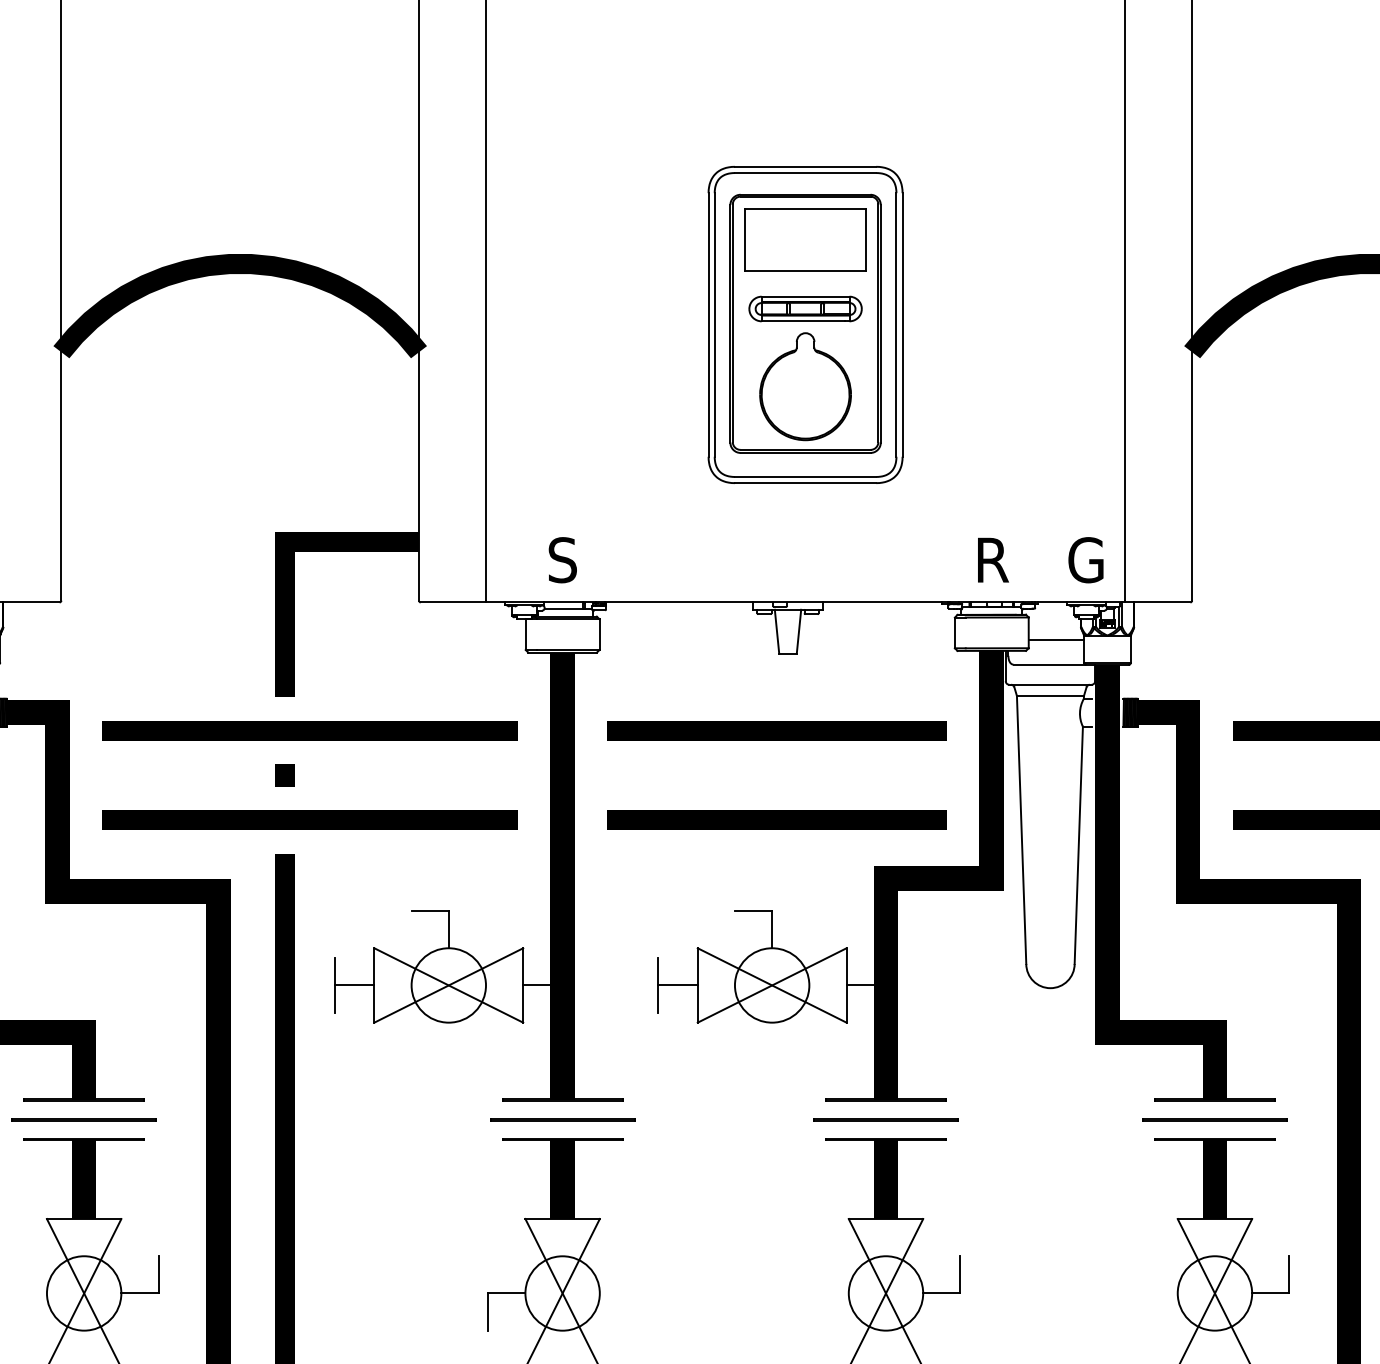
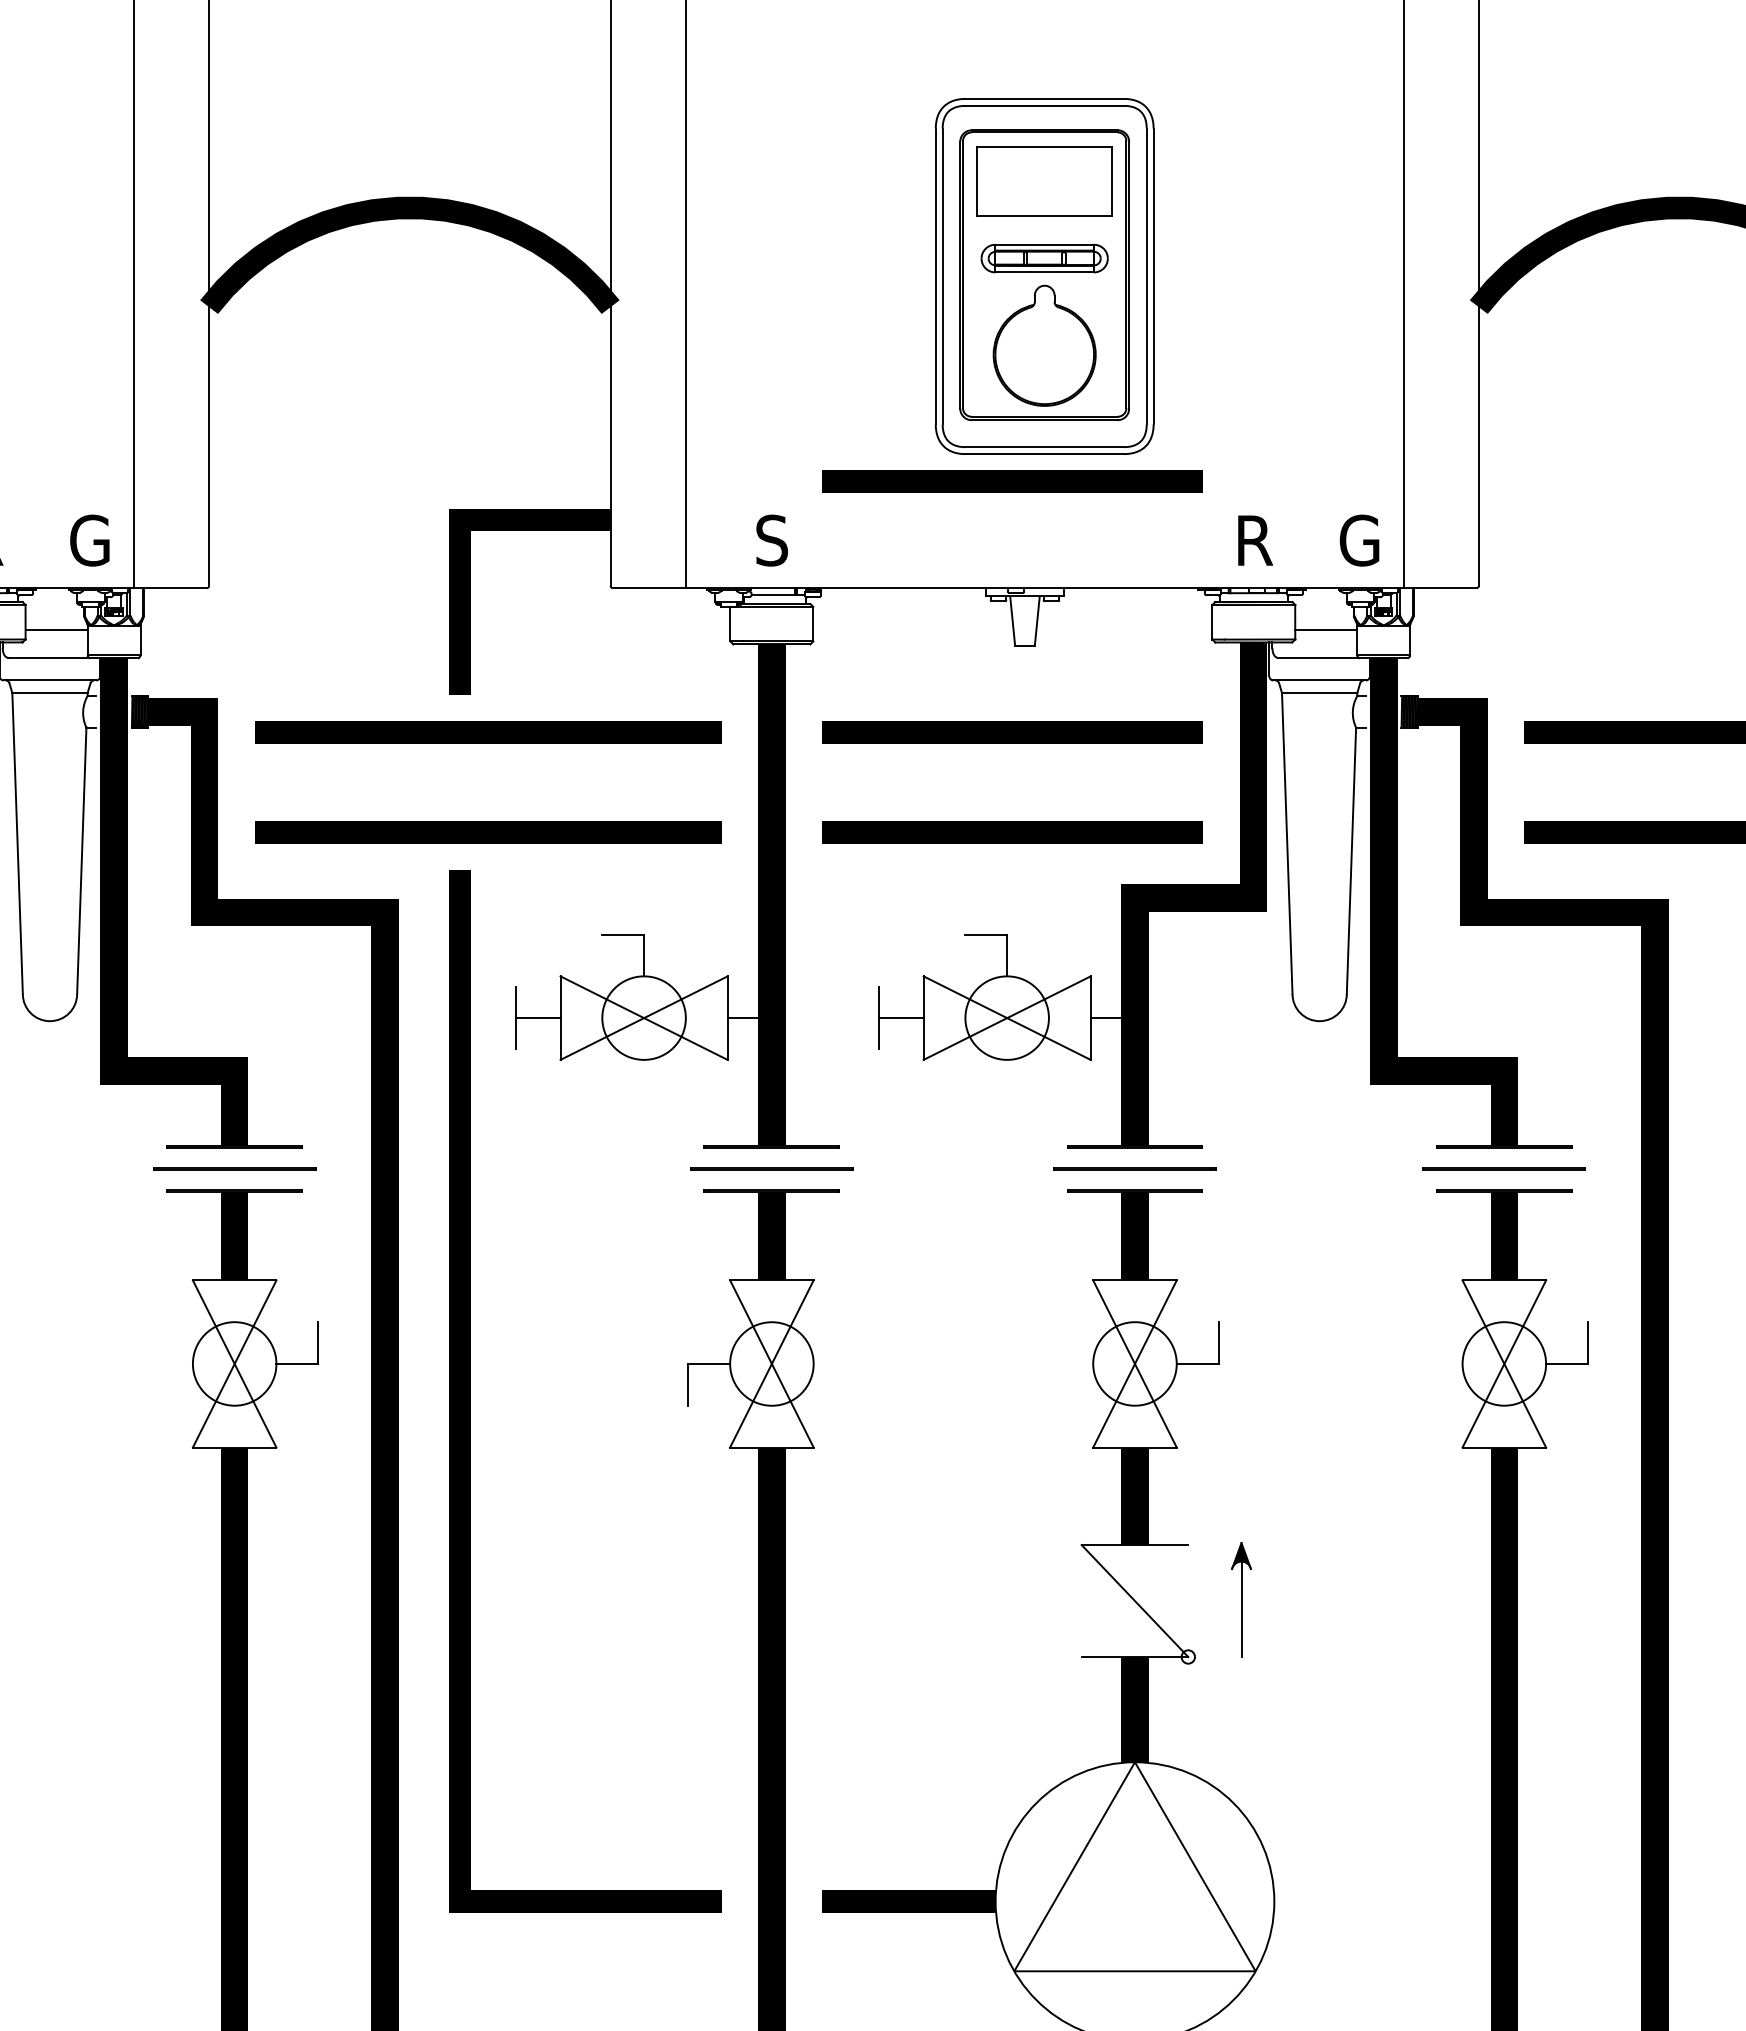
line: (776, 507) -> (1012, 481), added
line: (284, 775) -> (459, 782), removed

